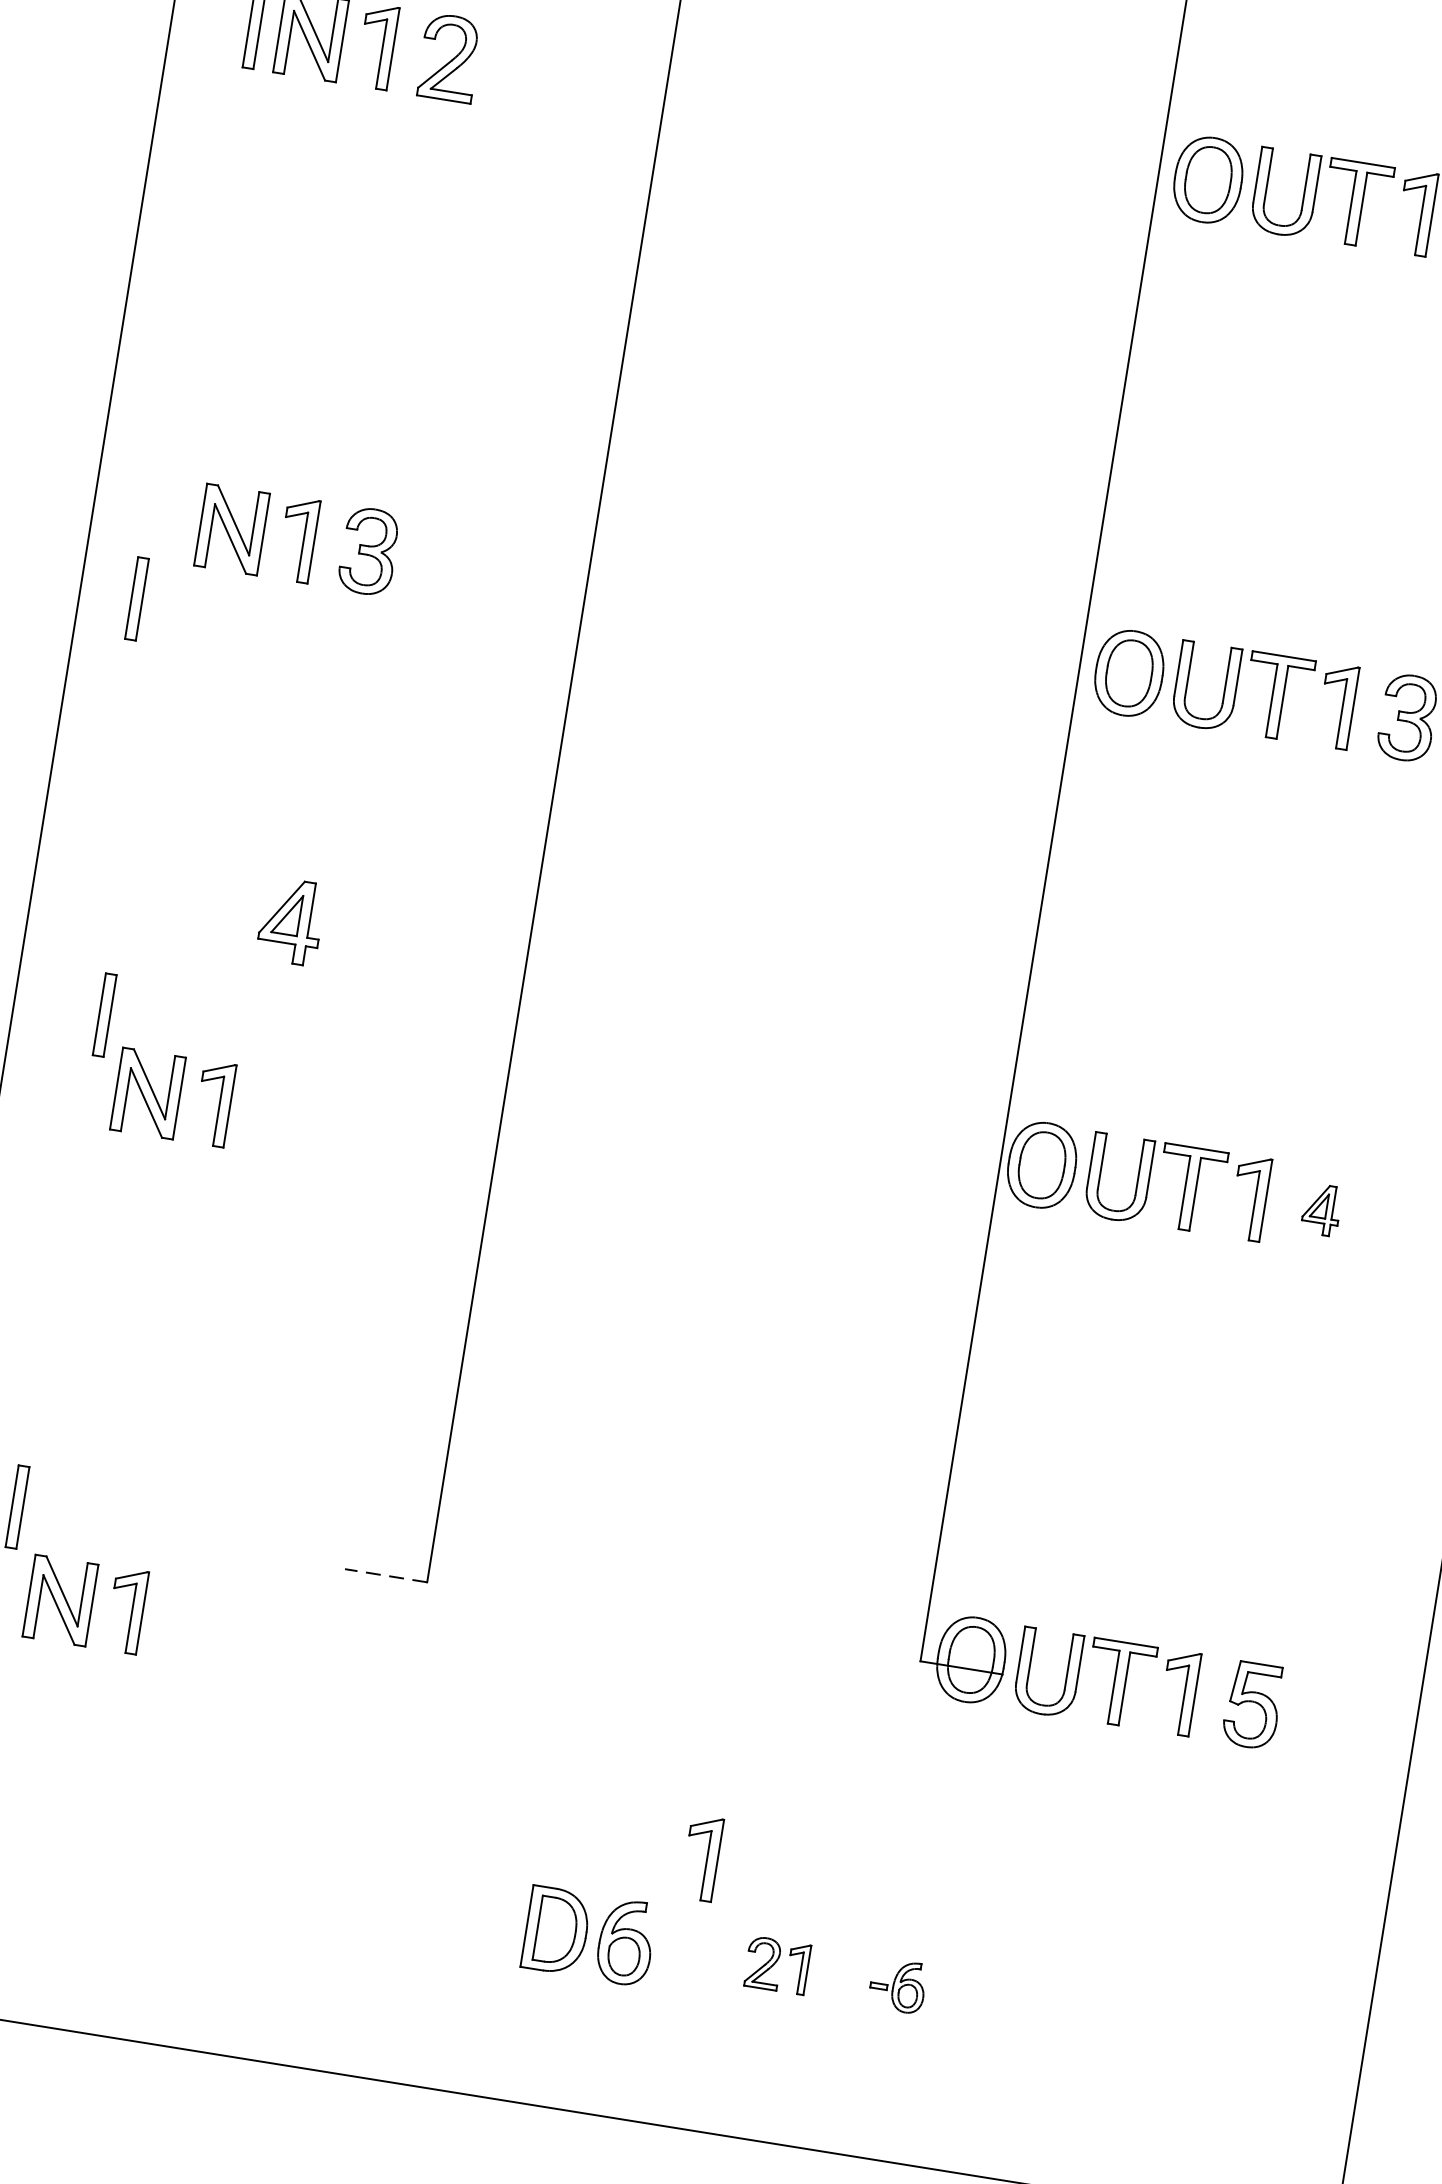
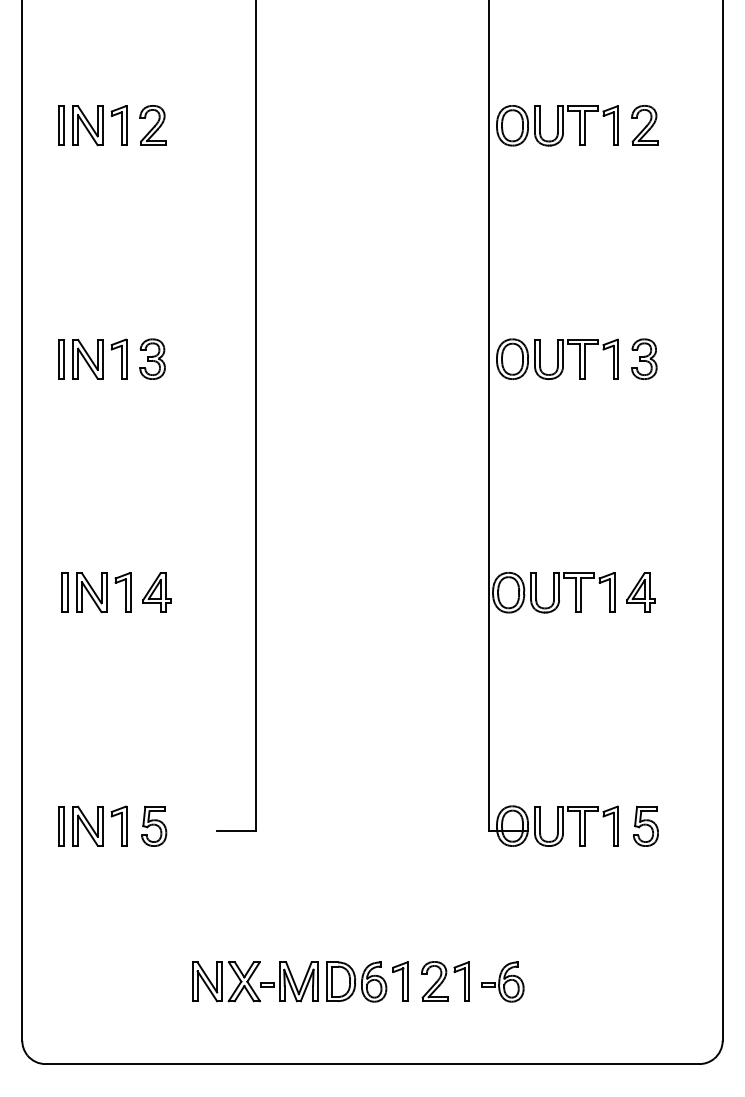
part: (137, 599) -> (61, 359), moved
part: (289, 920) -> (156, 592), moved
part: (172, 1097) -> (103, 592), moved
part: (1320, 1209) -> (640, 592), size x1.67
part: (214, 1539) -> (154, 826), added
line: (384, 1575) -> (235, 830), dashed -> solid
part: (85, 1603) -> (99, 825), moved
part: (701, 1857) -> (400, 981), moved
part: (375, 1900) -> (255, 981), added
part: (777, 1965) -> (445, 981), size x1.67
part: (897, 1984) -> (502, 981), size x1.67

